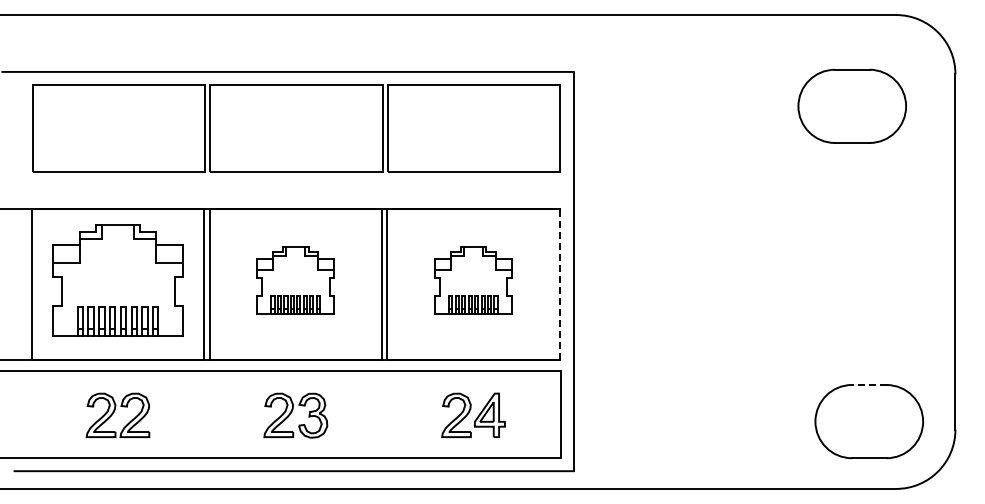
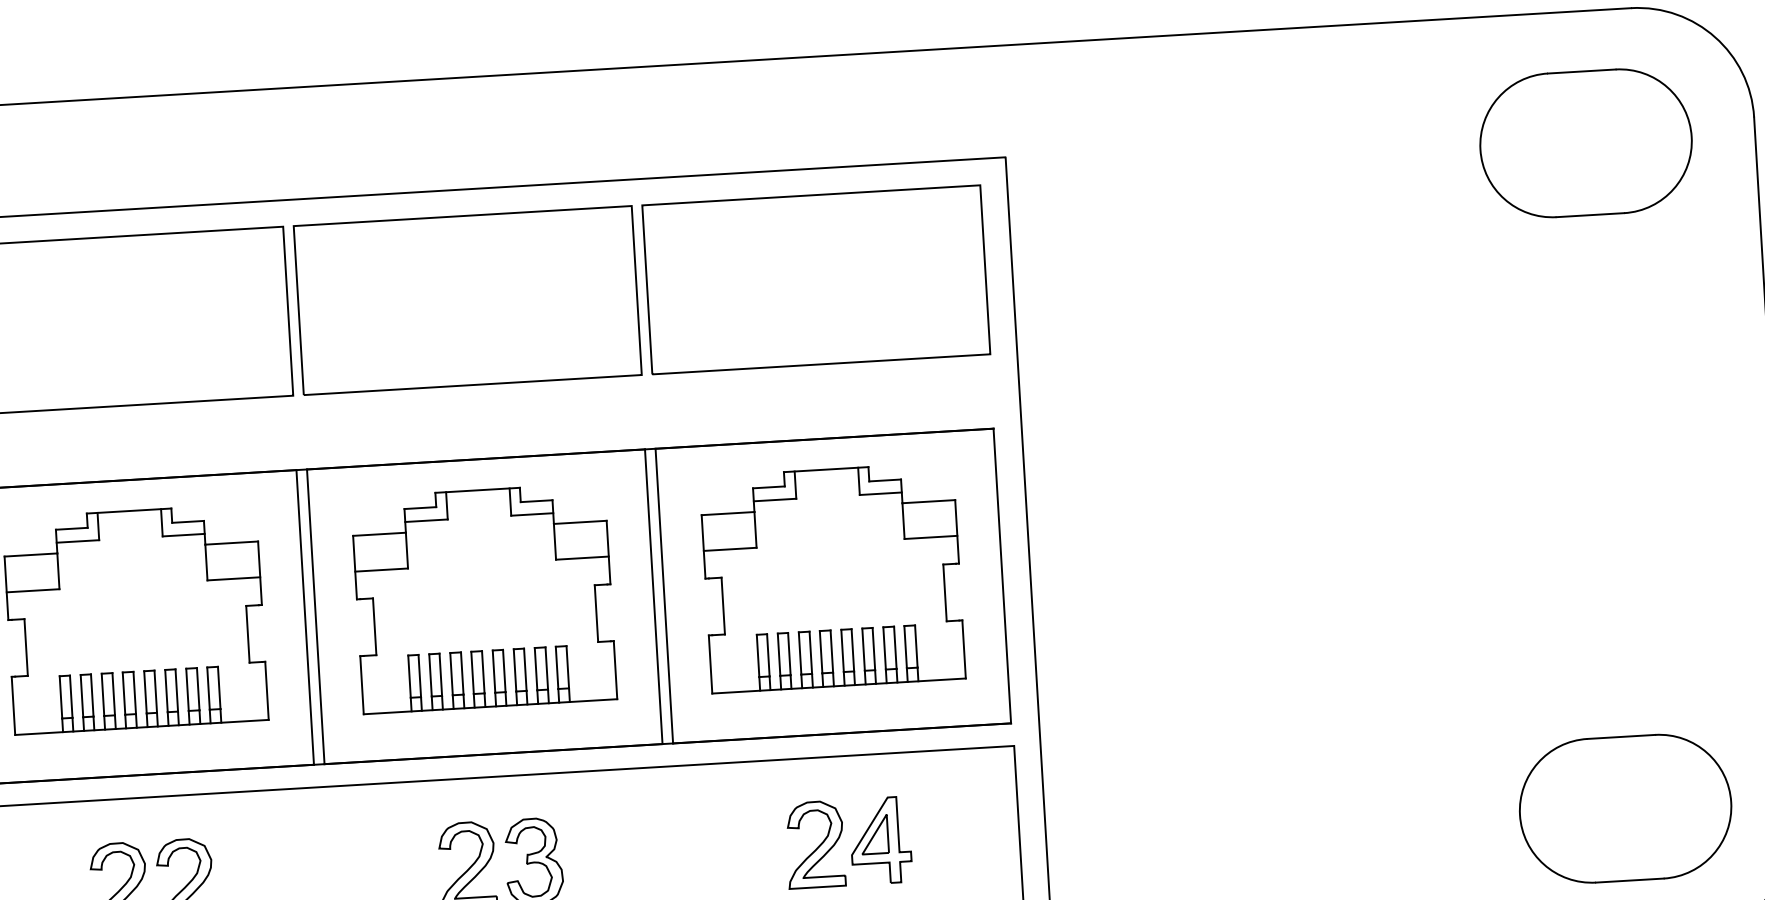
part: (851, 105) -> (1584, 141), moved
part: (295, 280) -> (483, 598), size x1.67
part: (473, 280) -> (832, 578), size x1.67
line: (559, 284) -> (1001, 575), dashed -> solid
line: (868, 385) -> (1619, 738), dashed -> solid

